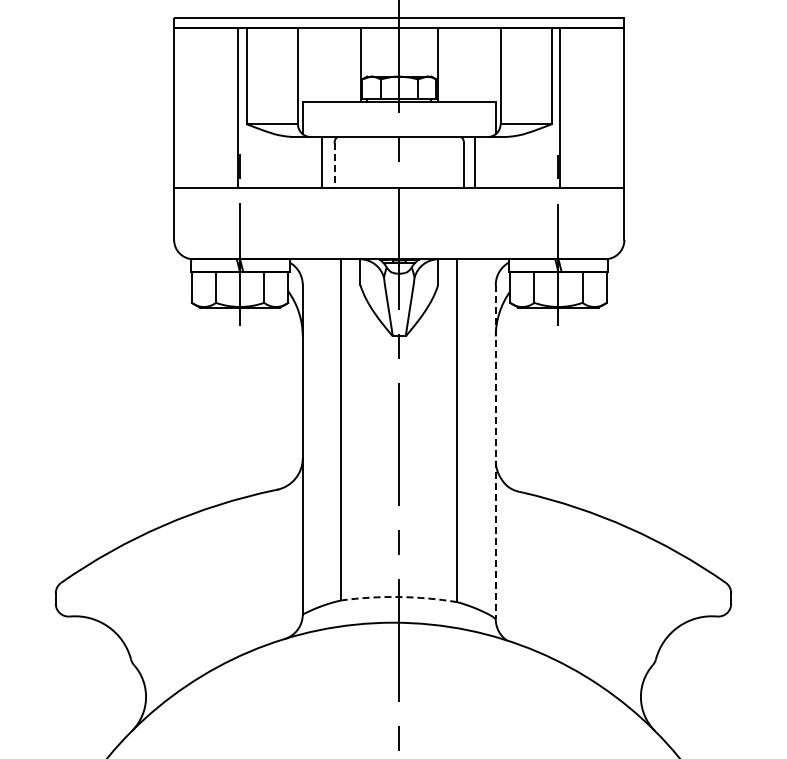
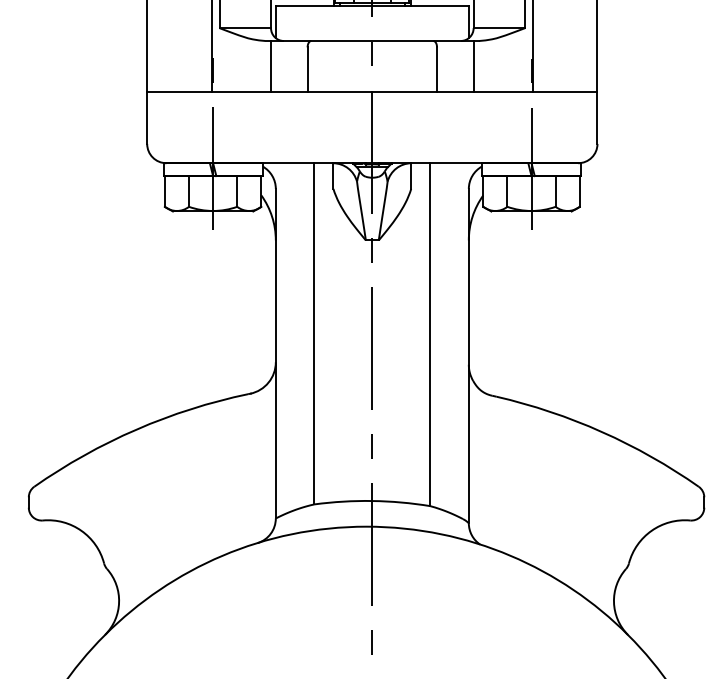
line: (321, 162) -> (270, 66), moved
line: (475, 162) -> (474, 66), moved
line: (334, 165) -> (307, 69), dashed -> solid
line: (495, 452) -> (468, 356), dashed -> solid
arc: (399, 597) -> (372, 501), dashed -> solid

